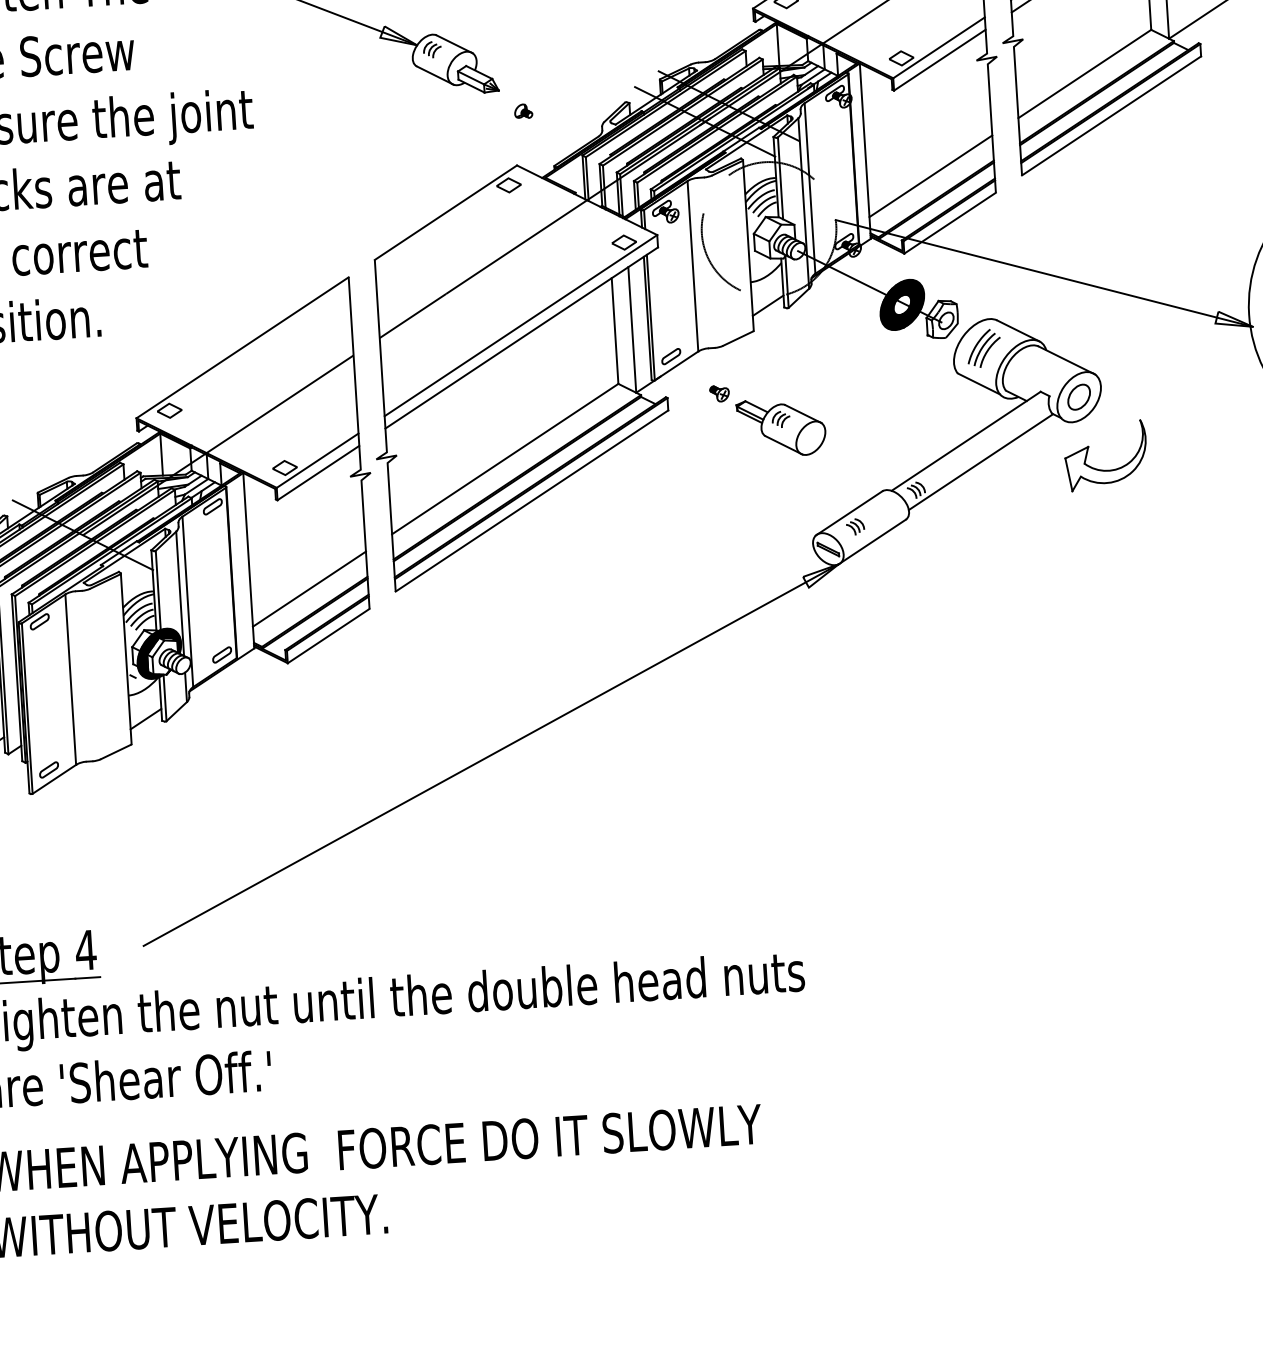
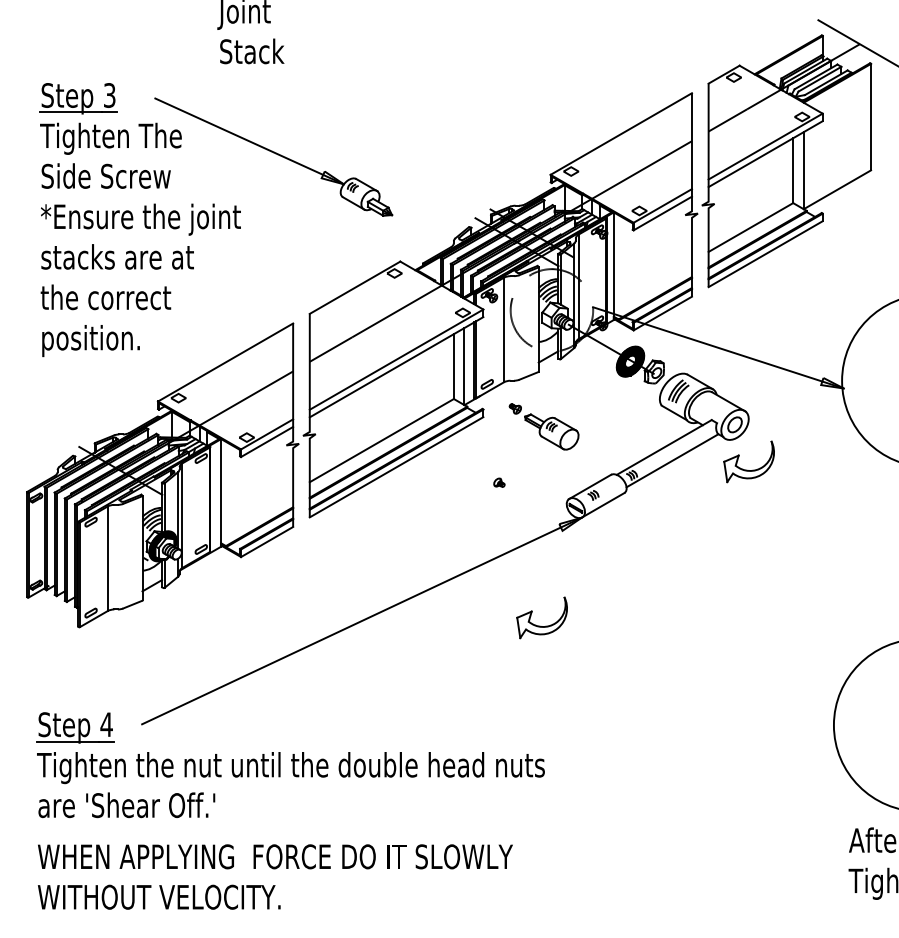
part: (523, 110) -> (499, 482), moved
line: (930, 175) -> (652, 283), removed
line: (309, 588) -> (257, 512), removed
part: (782, 744) -> (540, 625), added

